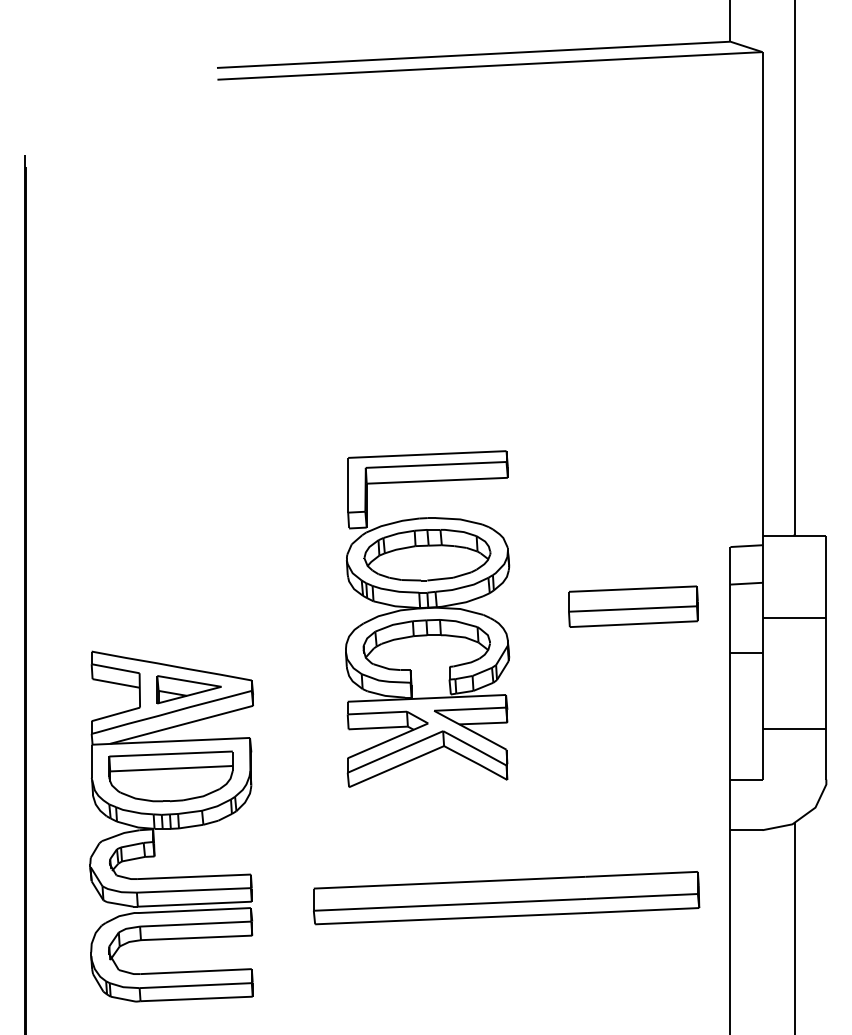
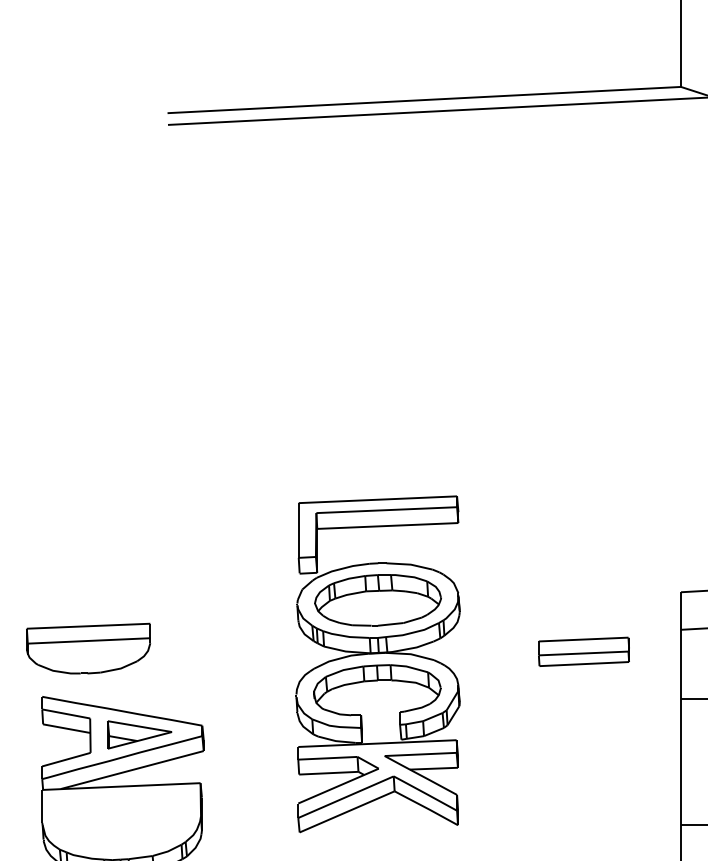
part: (633, 606) -> (584, 651), size x0.7
part: (170, 776) -> (88, 648), moved

